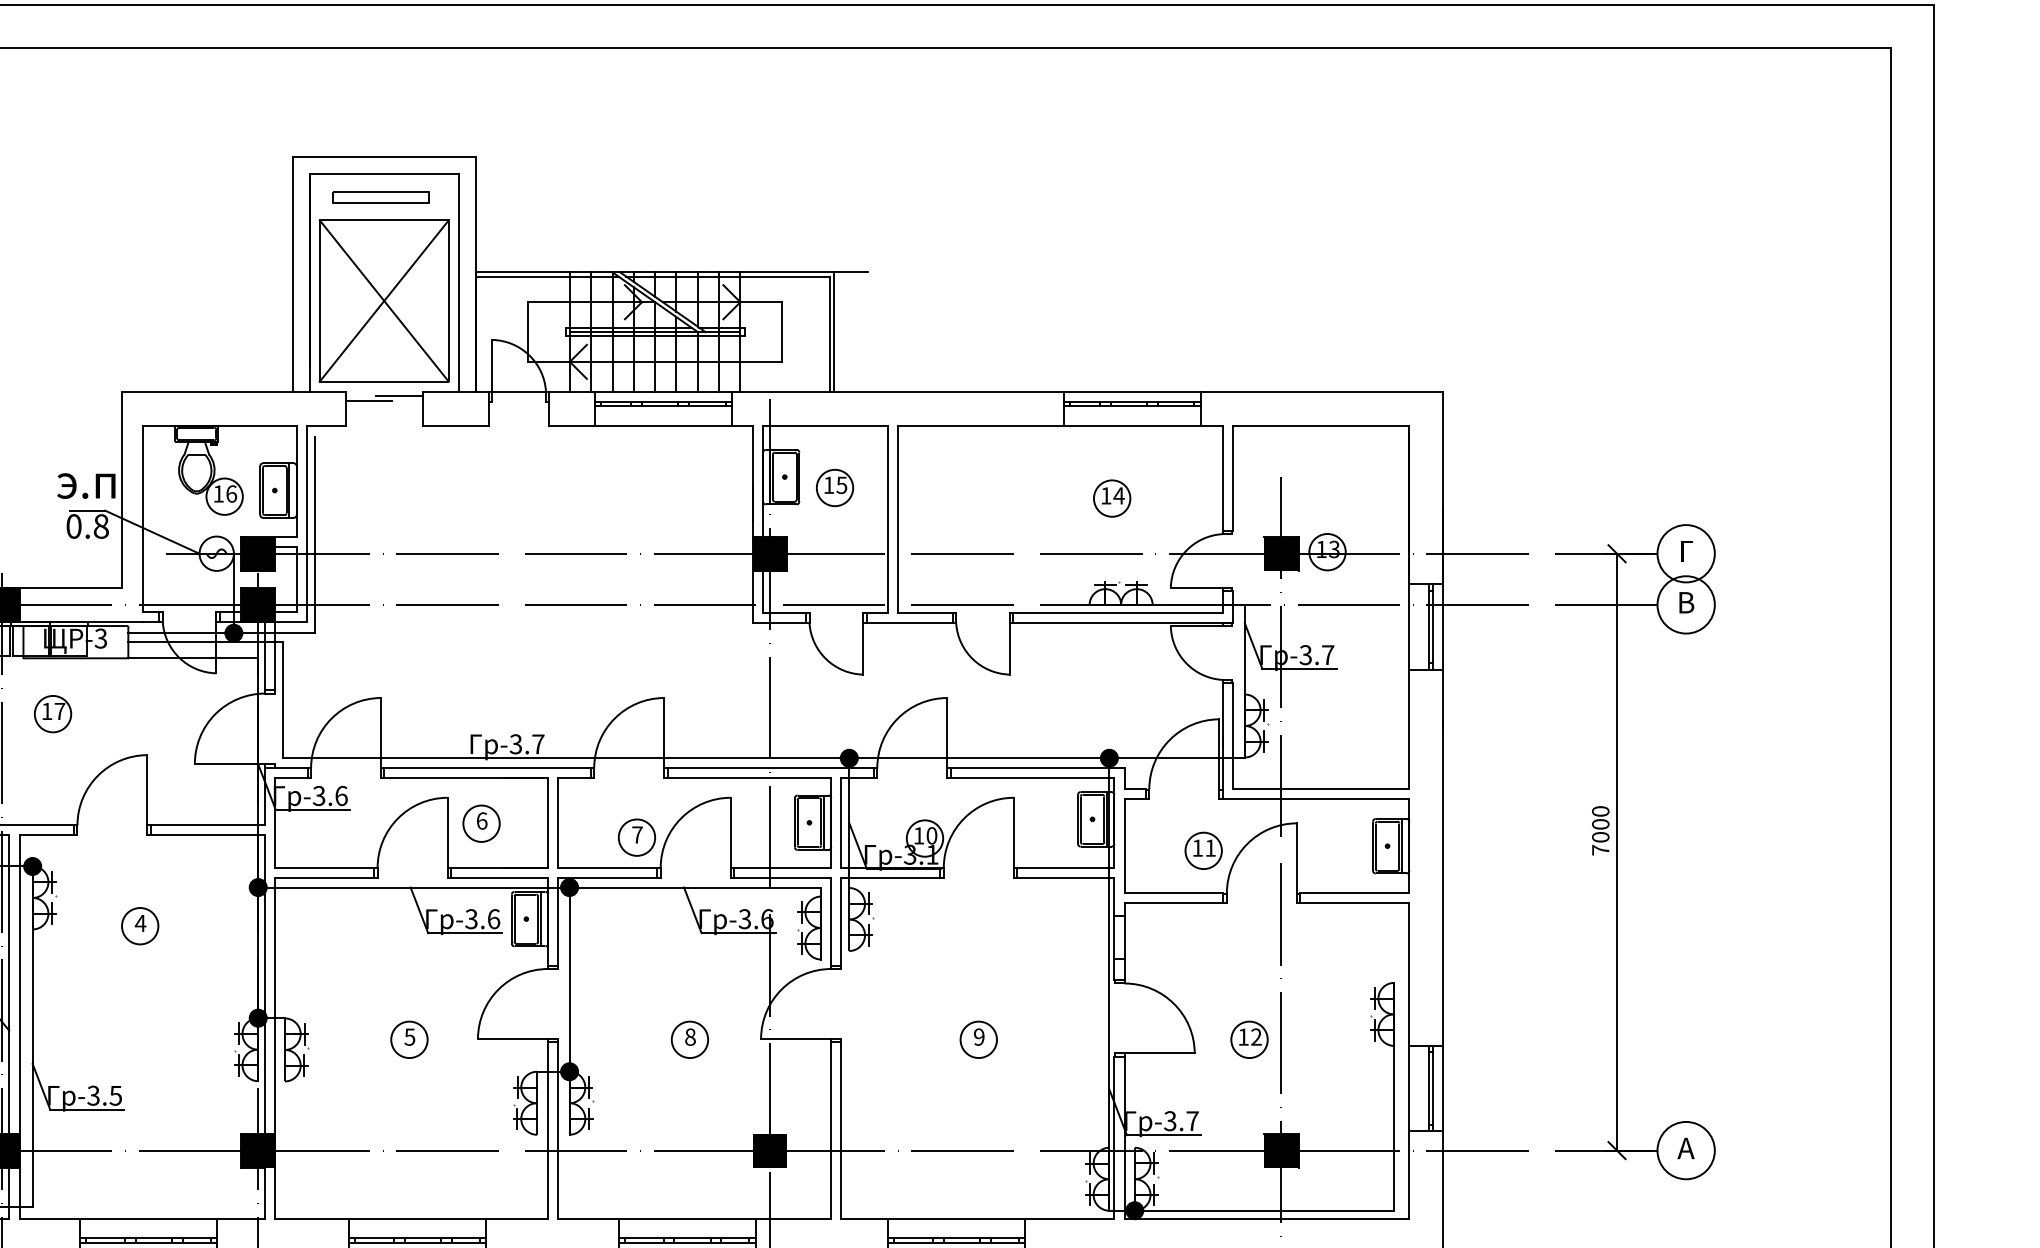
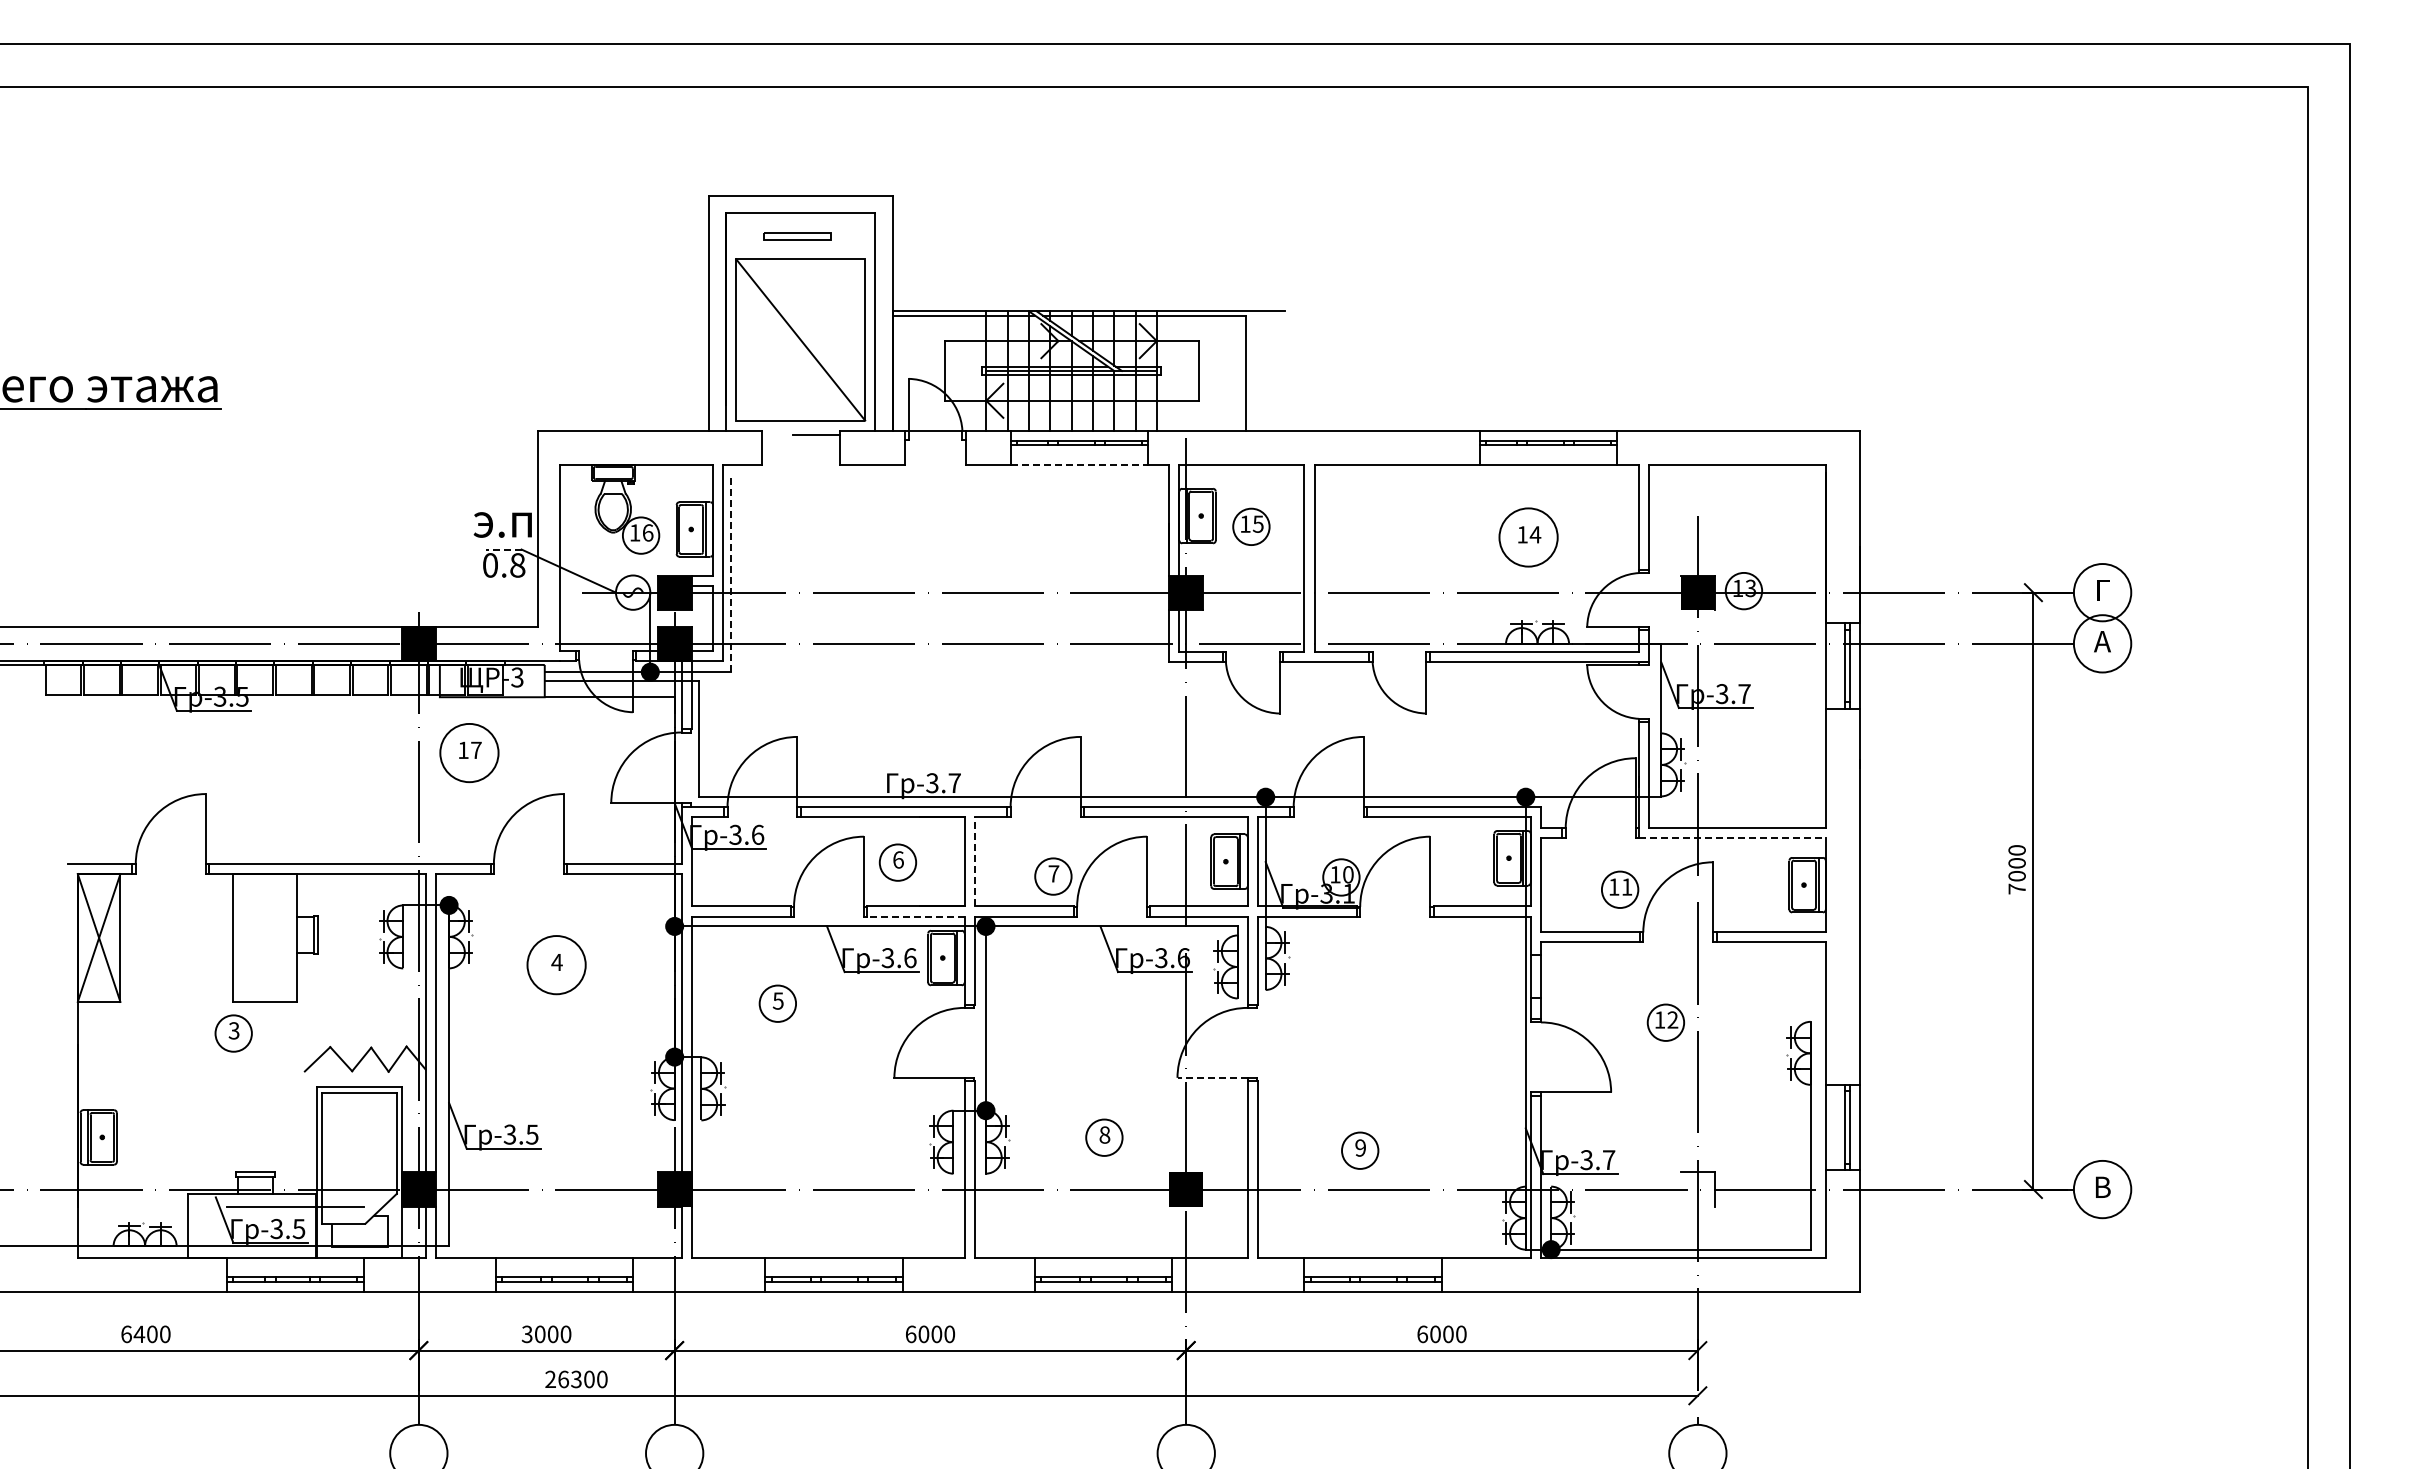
part: (381, 197) -> (797, 236), size x0.7
line: (384, 300) -> (800, 339), removed
line: (834, 331) -> (1250, 370), removed
line: (369, 401) -> (785, 440), removed
line: (663, 425) -> (1079, 464), solid -> dashed
circle: (1112, 498) -> (1528, 537), size x1.6
line: (87, 510) -> (503, 549), solid -> dashed
line: (314, 534) -> (730, 573), solid -> dashed
text: (1686, 602) -> (2102, 641), В -> А
circle: (53, 713) -> (469, 752), size x1.6
line: (1316, 799) -> (1732, 838), solid -> dashed
line: (558, 822) -> (974, 861), solid -> dashed
line: (499, 877) -> (915, 916), solid -> dashed
circle: (140, 925) -> (556, 964), size x1.6
line: (796, 1038) -> (1212, 1077), solid -> dashed
part: (409, 1039) -> (777, 1003), moved
part: (690, 1039) -> (1104, 1137), moved
part: (979, 1039) -> (1360, 1150), moved
part: (1249, 1039) -> (1665, 1022), moved
text: (1686, 1147) -> (2102, 1186), А -> В
fill: (1281, 1150) -> (1697, 1189), removed

